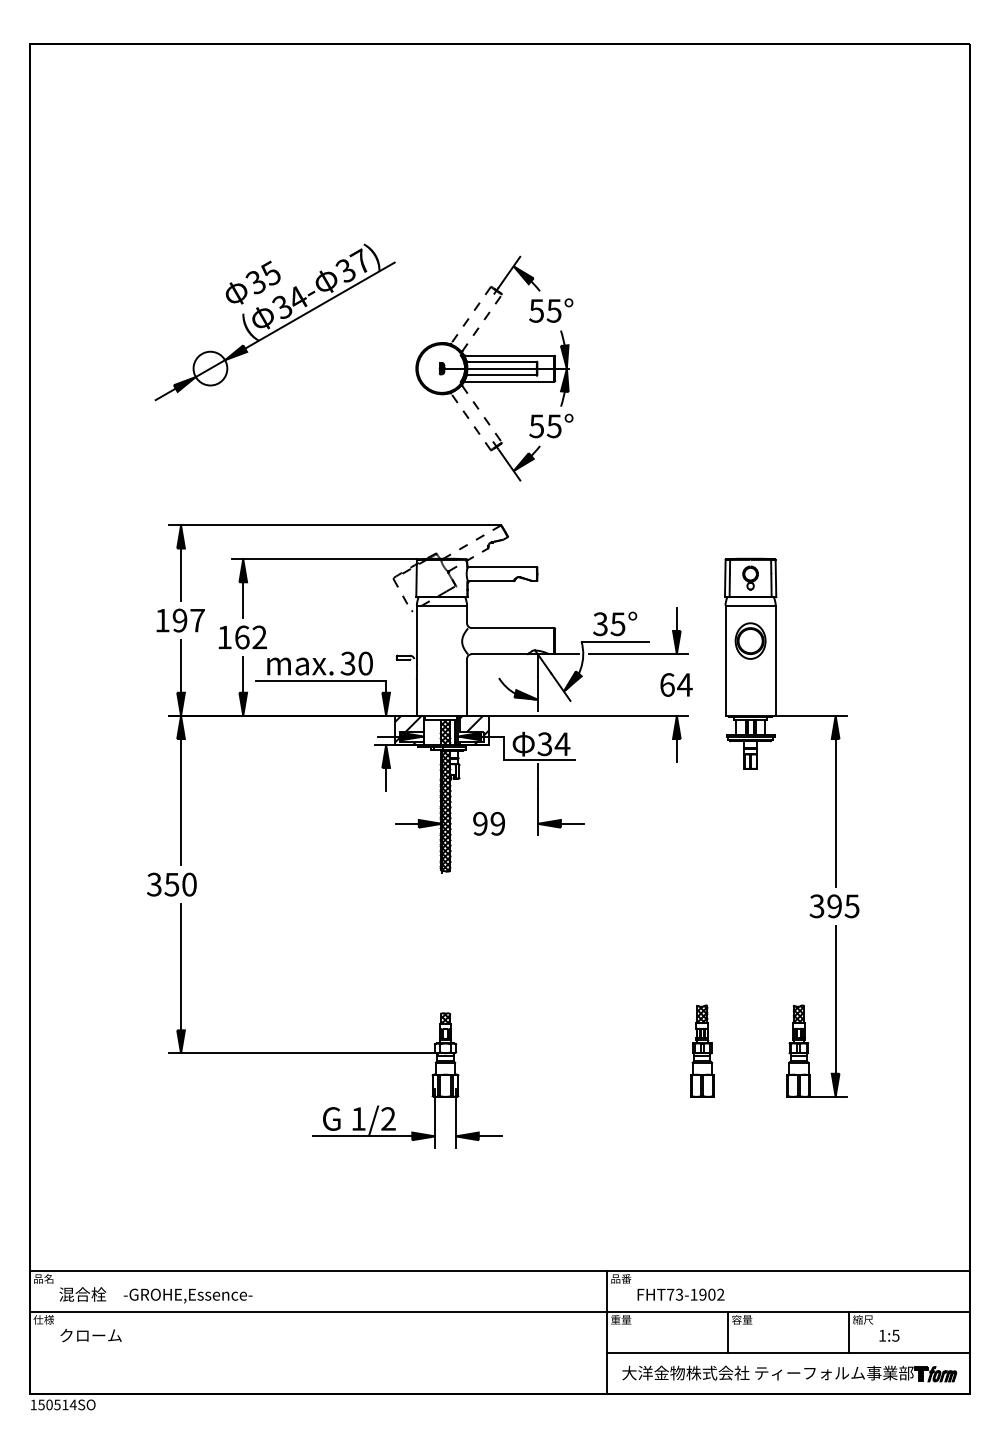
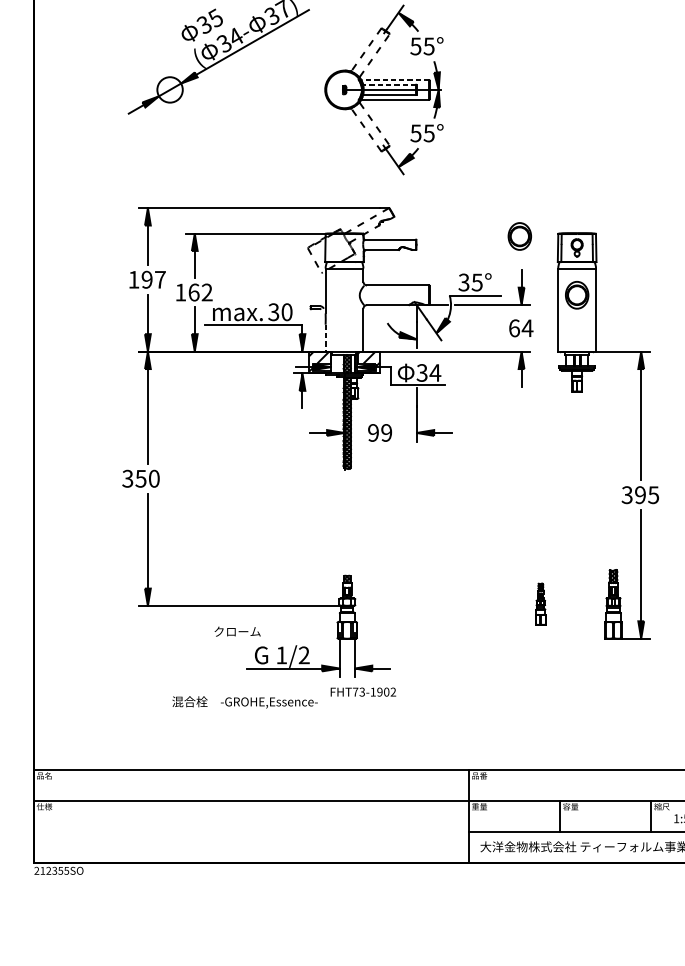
line: (509, 355) -> (395, 80), solid -> dashed
line: (502, 361) -> (390, 84), solid -> dashed
part: (674, 562) -> (519, 236), added
line: (416, 698) -> (325, 338), solid -> dashed
part: (702, 1050) -> (540, 603), size x0.6
text: (680, 1294) -> (363, 691), moved
text: (155, 1295) -> (244, 702), moved
text: (90, 1335) -> (237, 631), moved
text: (53, 1404) -> (51, 870), 150514SO -> 212355SO

